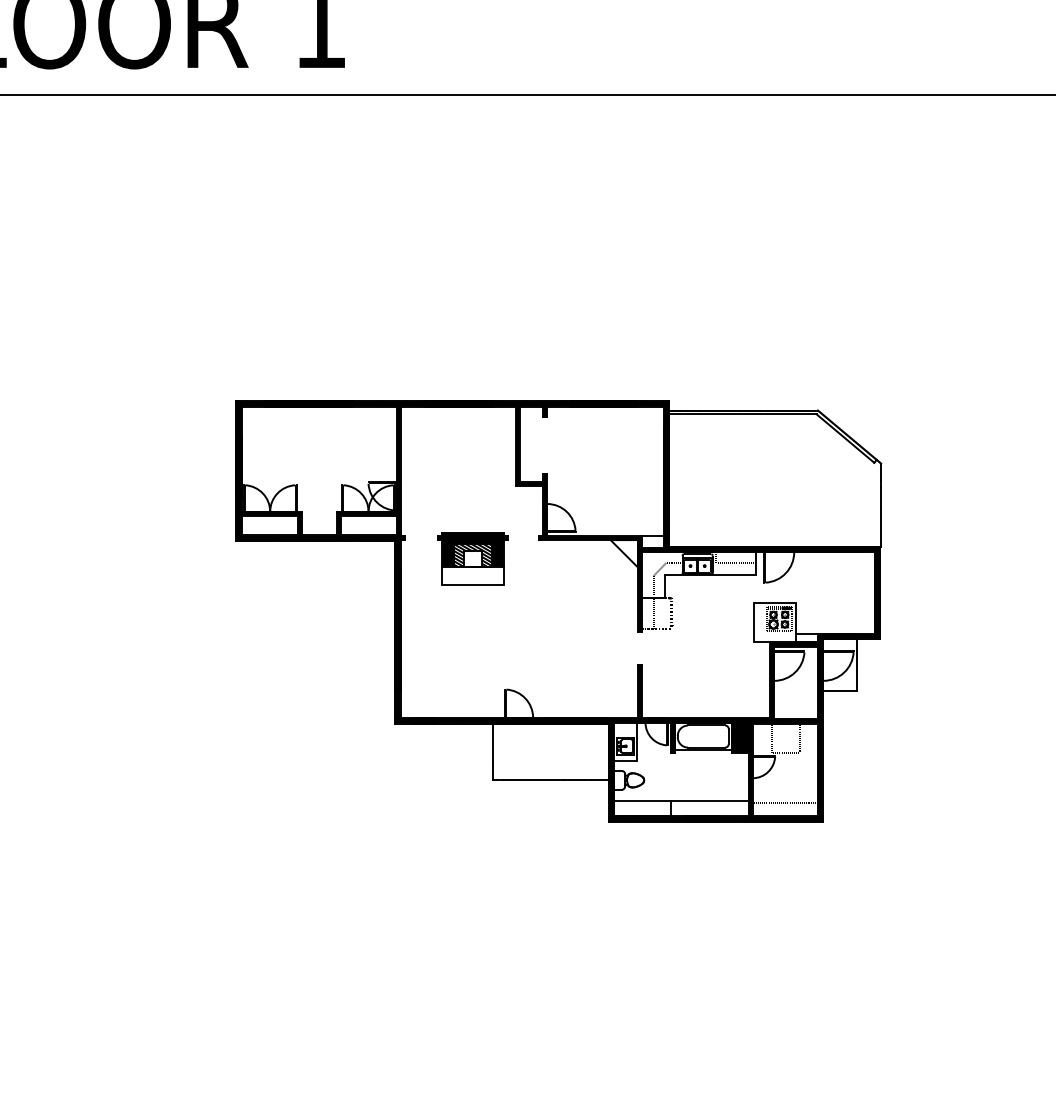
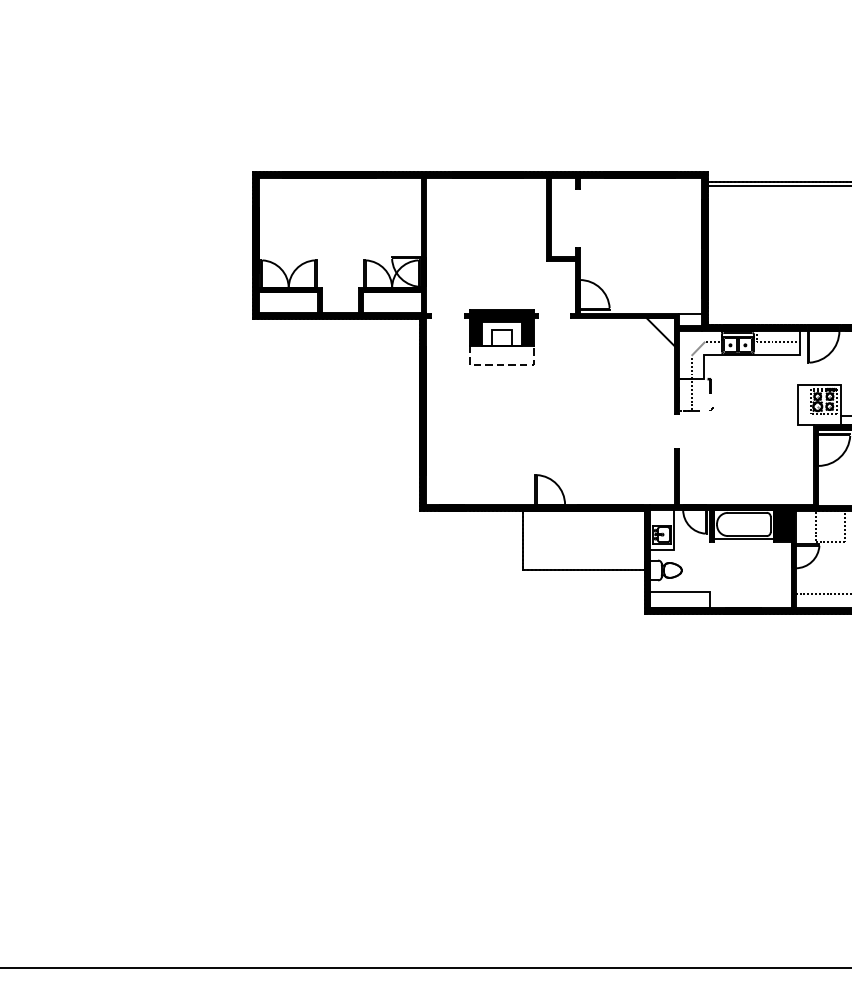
hatch: (472, 554) -> (501, 333), removed
line: (472, 584) -> (501, 364), solid -> dashed
line: (709, 801) -> (750, 592), removed

